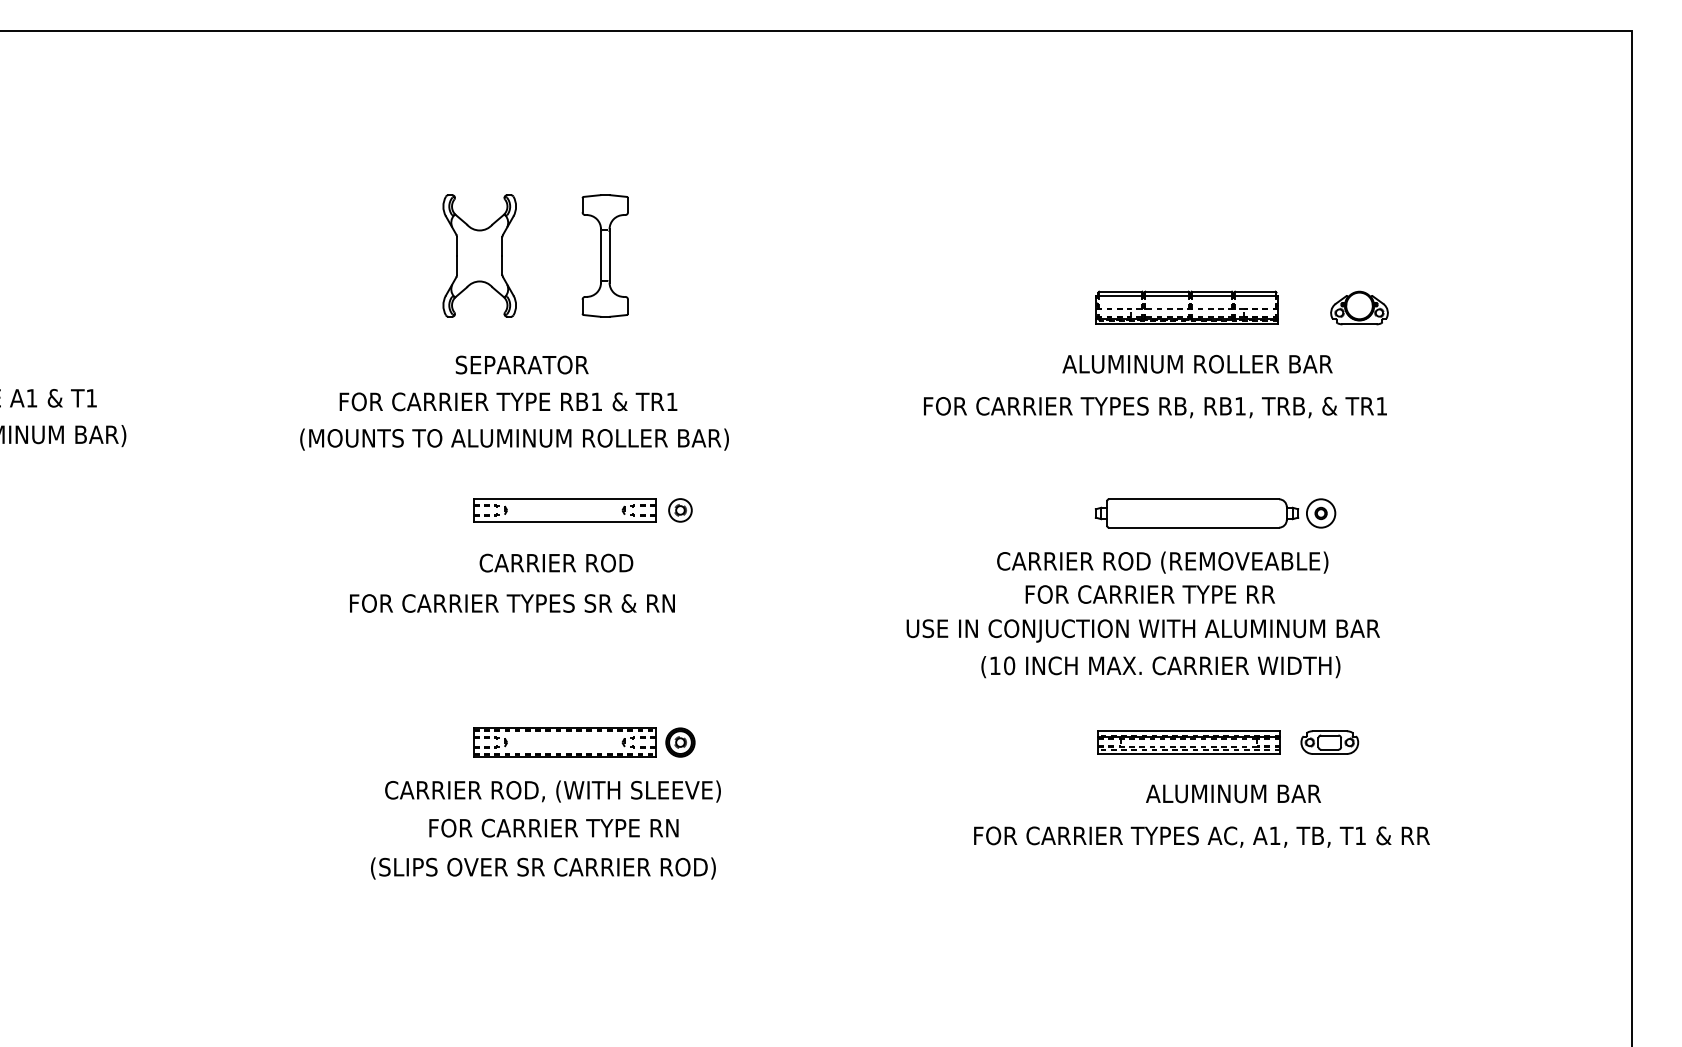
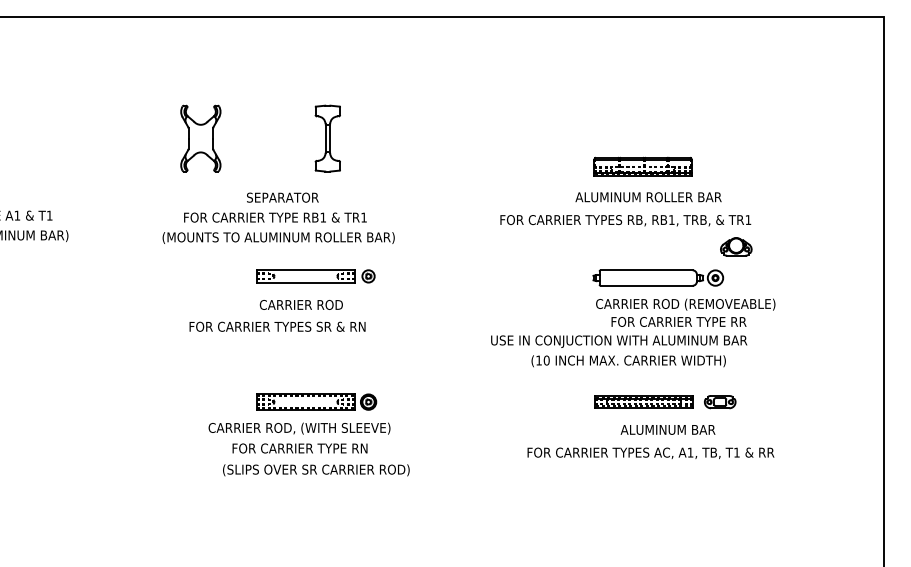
part: (479, 255) -> (200, 138), moved
part: (1359, 307) -> (736, 246), moved
text: (1162, 577) -> (685, 312), moved
text: (543, 868) -> (316, 470), moved

